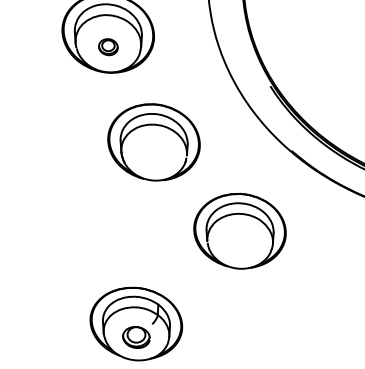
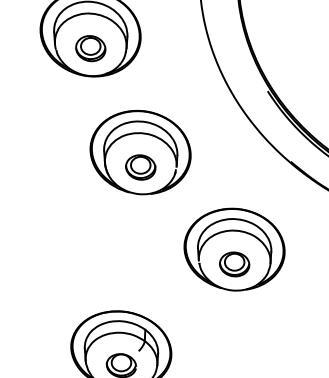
part: (108, 46) -> (90, 47), size x1.43
part: (153, 156) -> (140, 167), added
part: (239, 244) -> (233, 264), added

